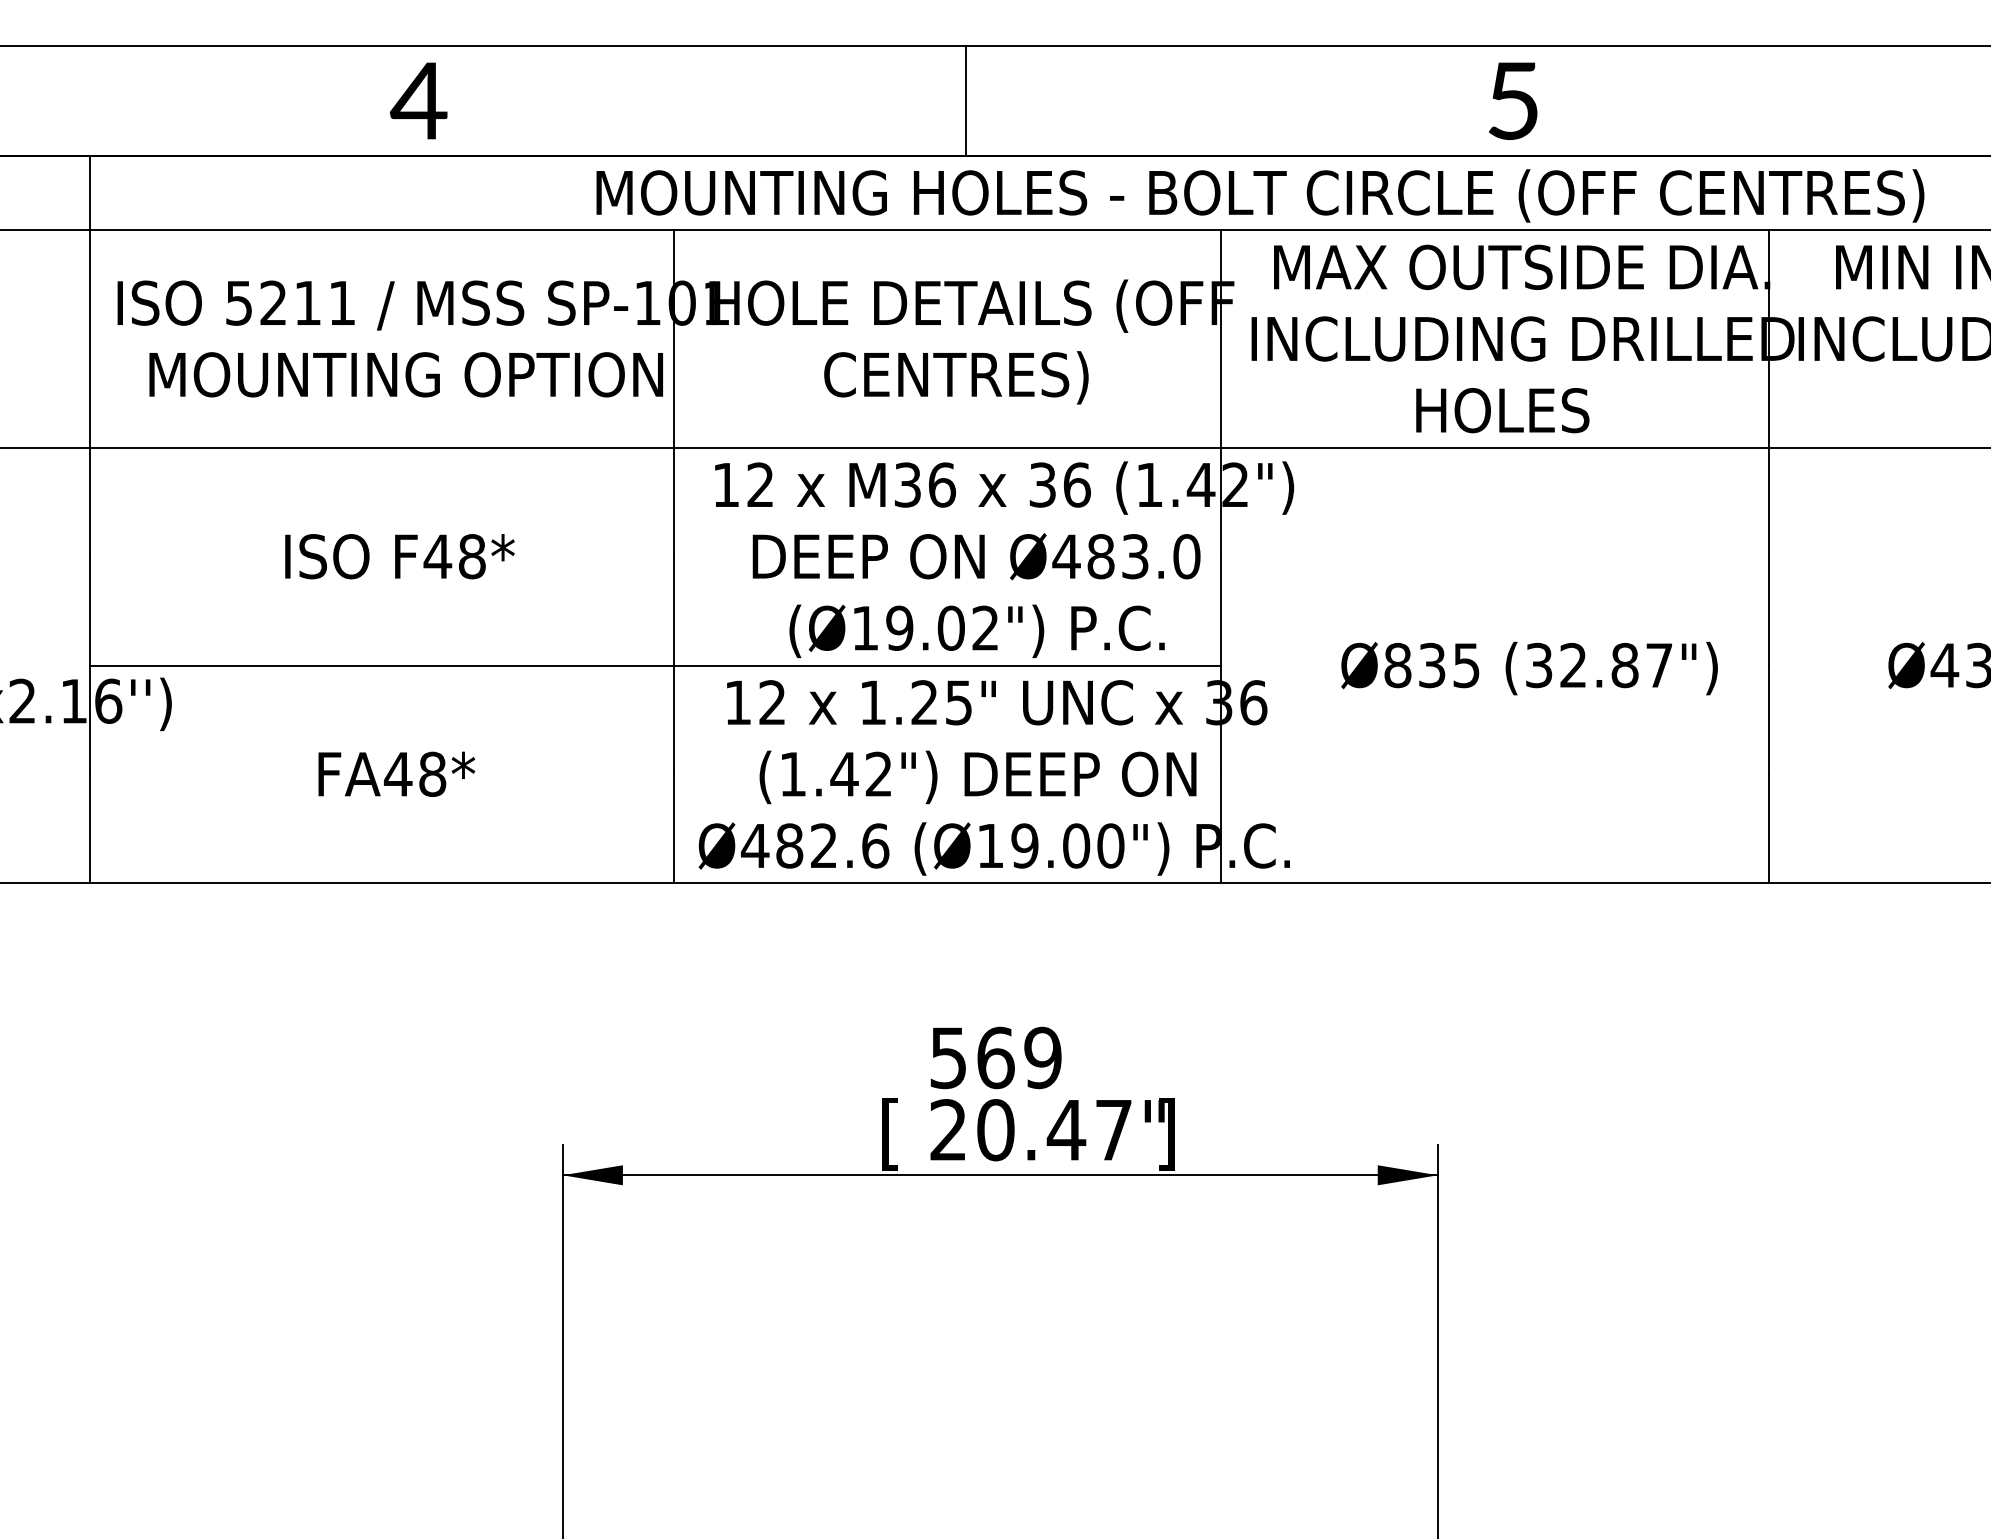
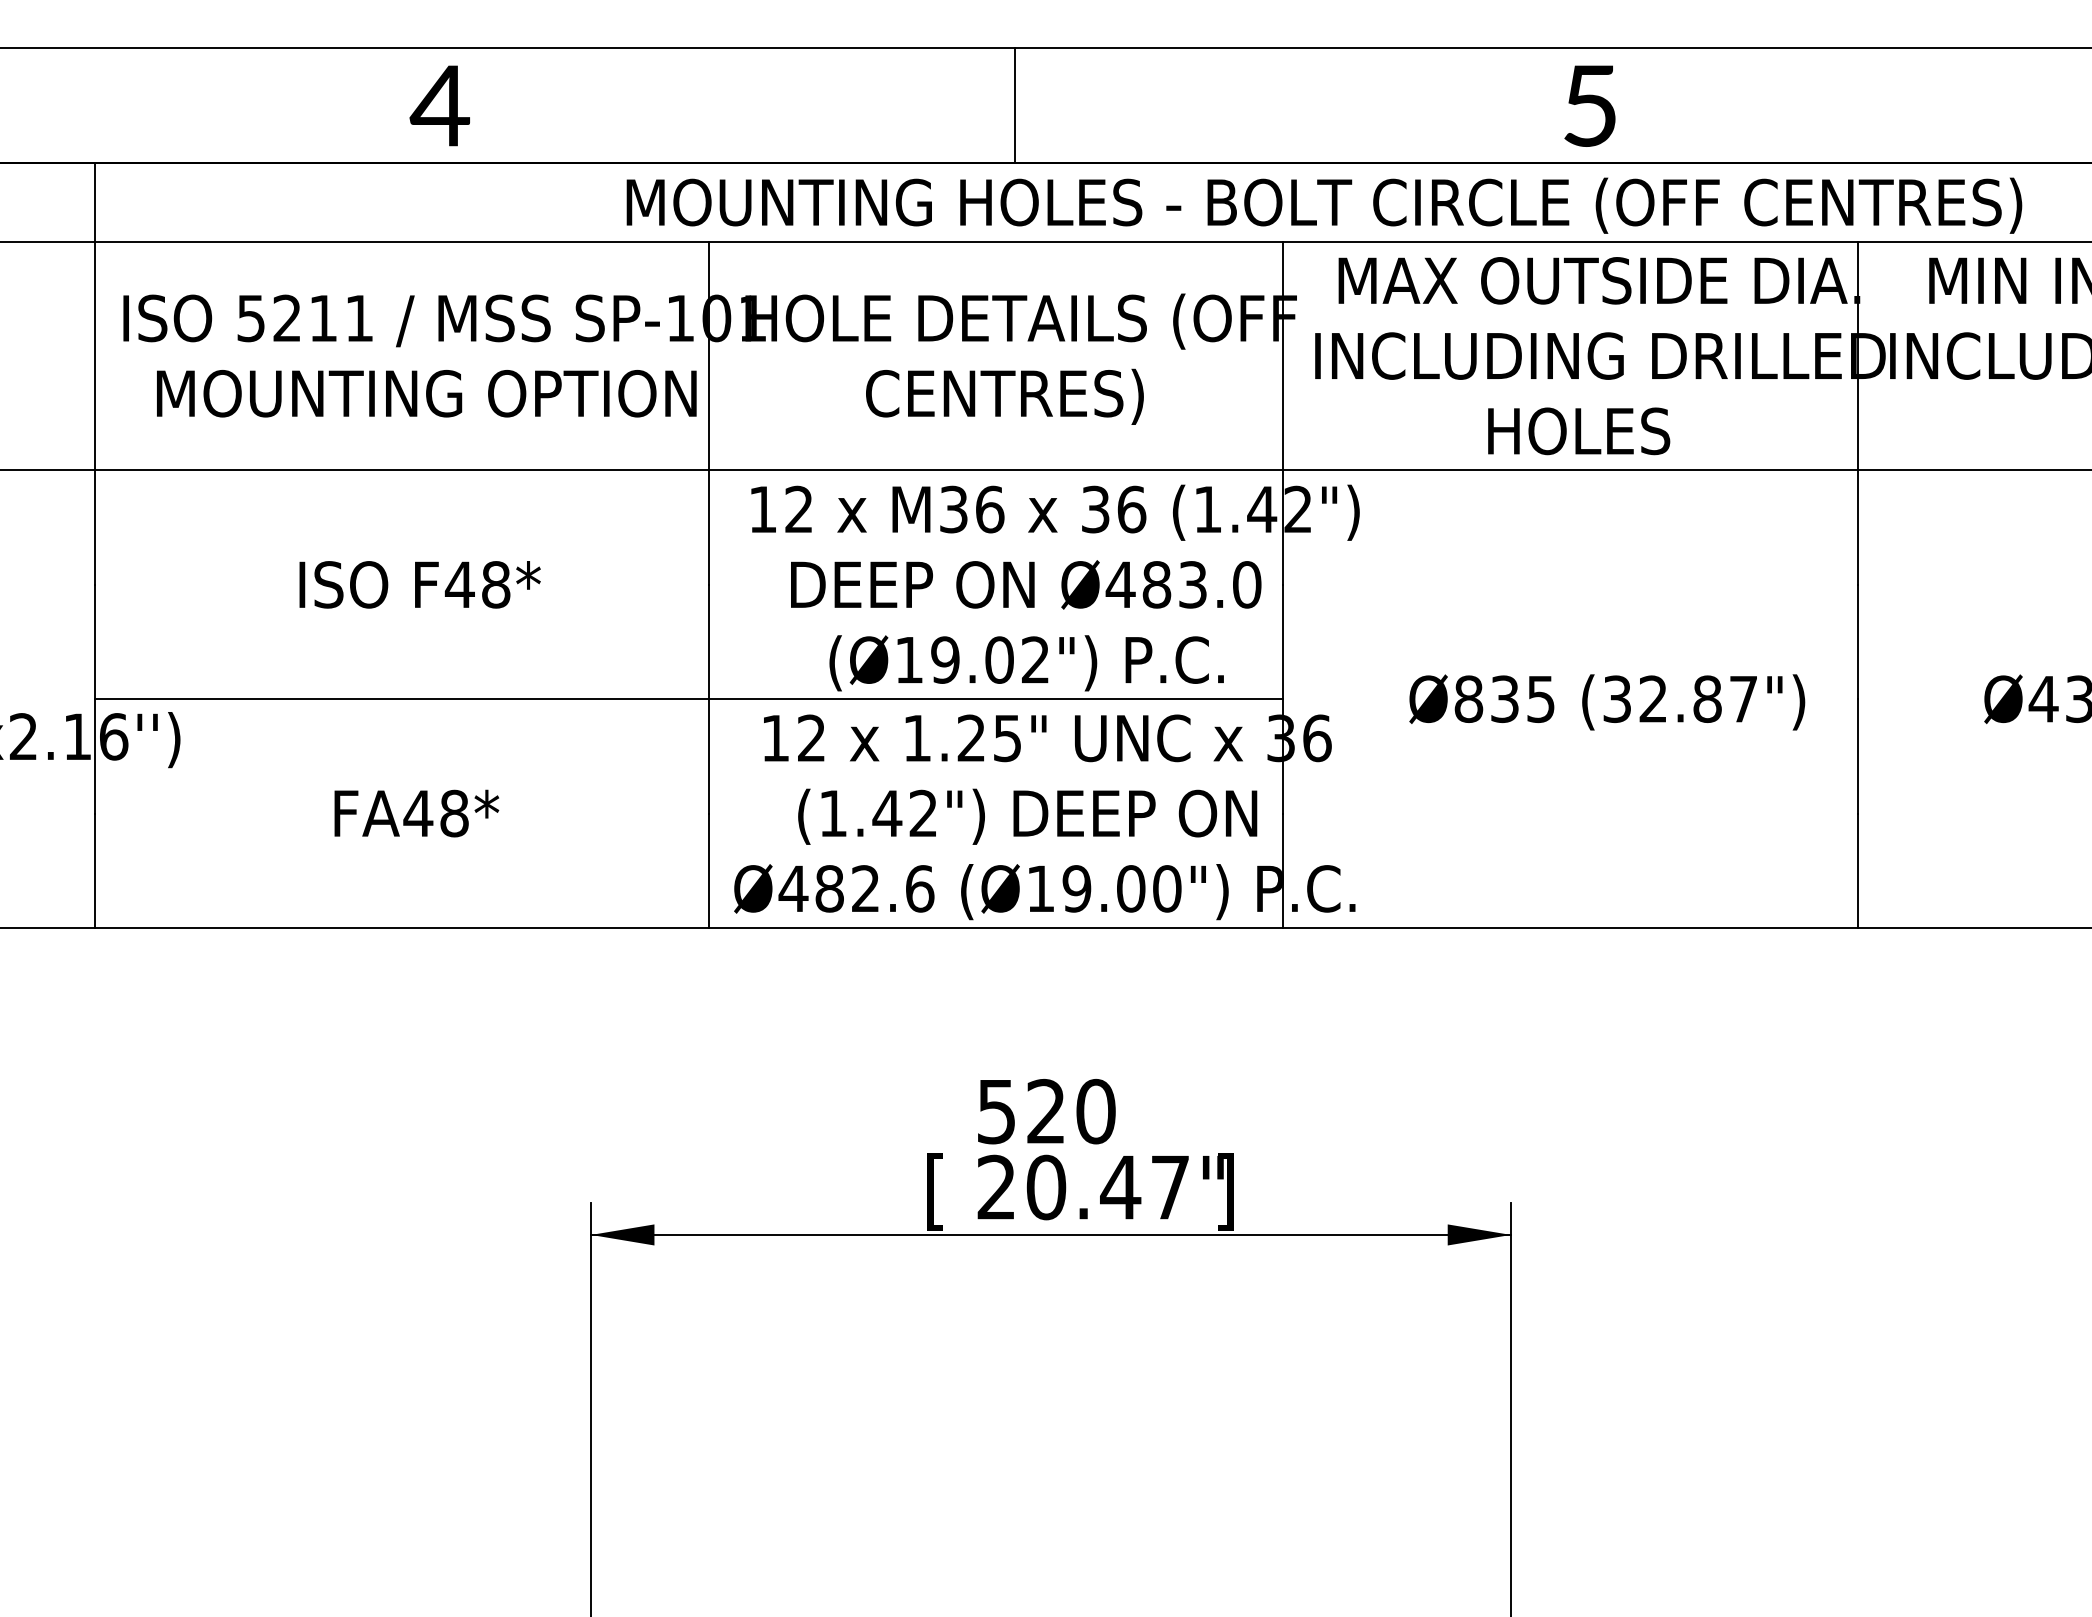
text: (1019, 1057) -> (1071, 1111), 569 -> 520

